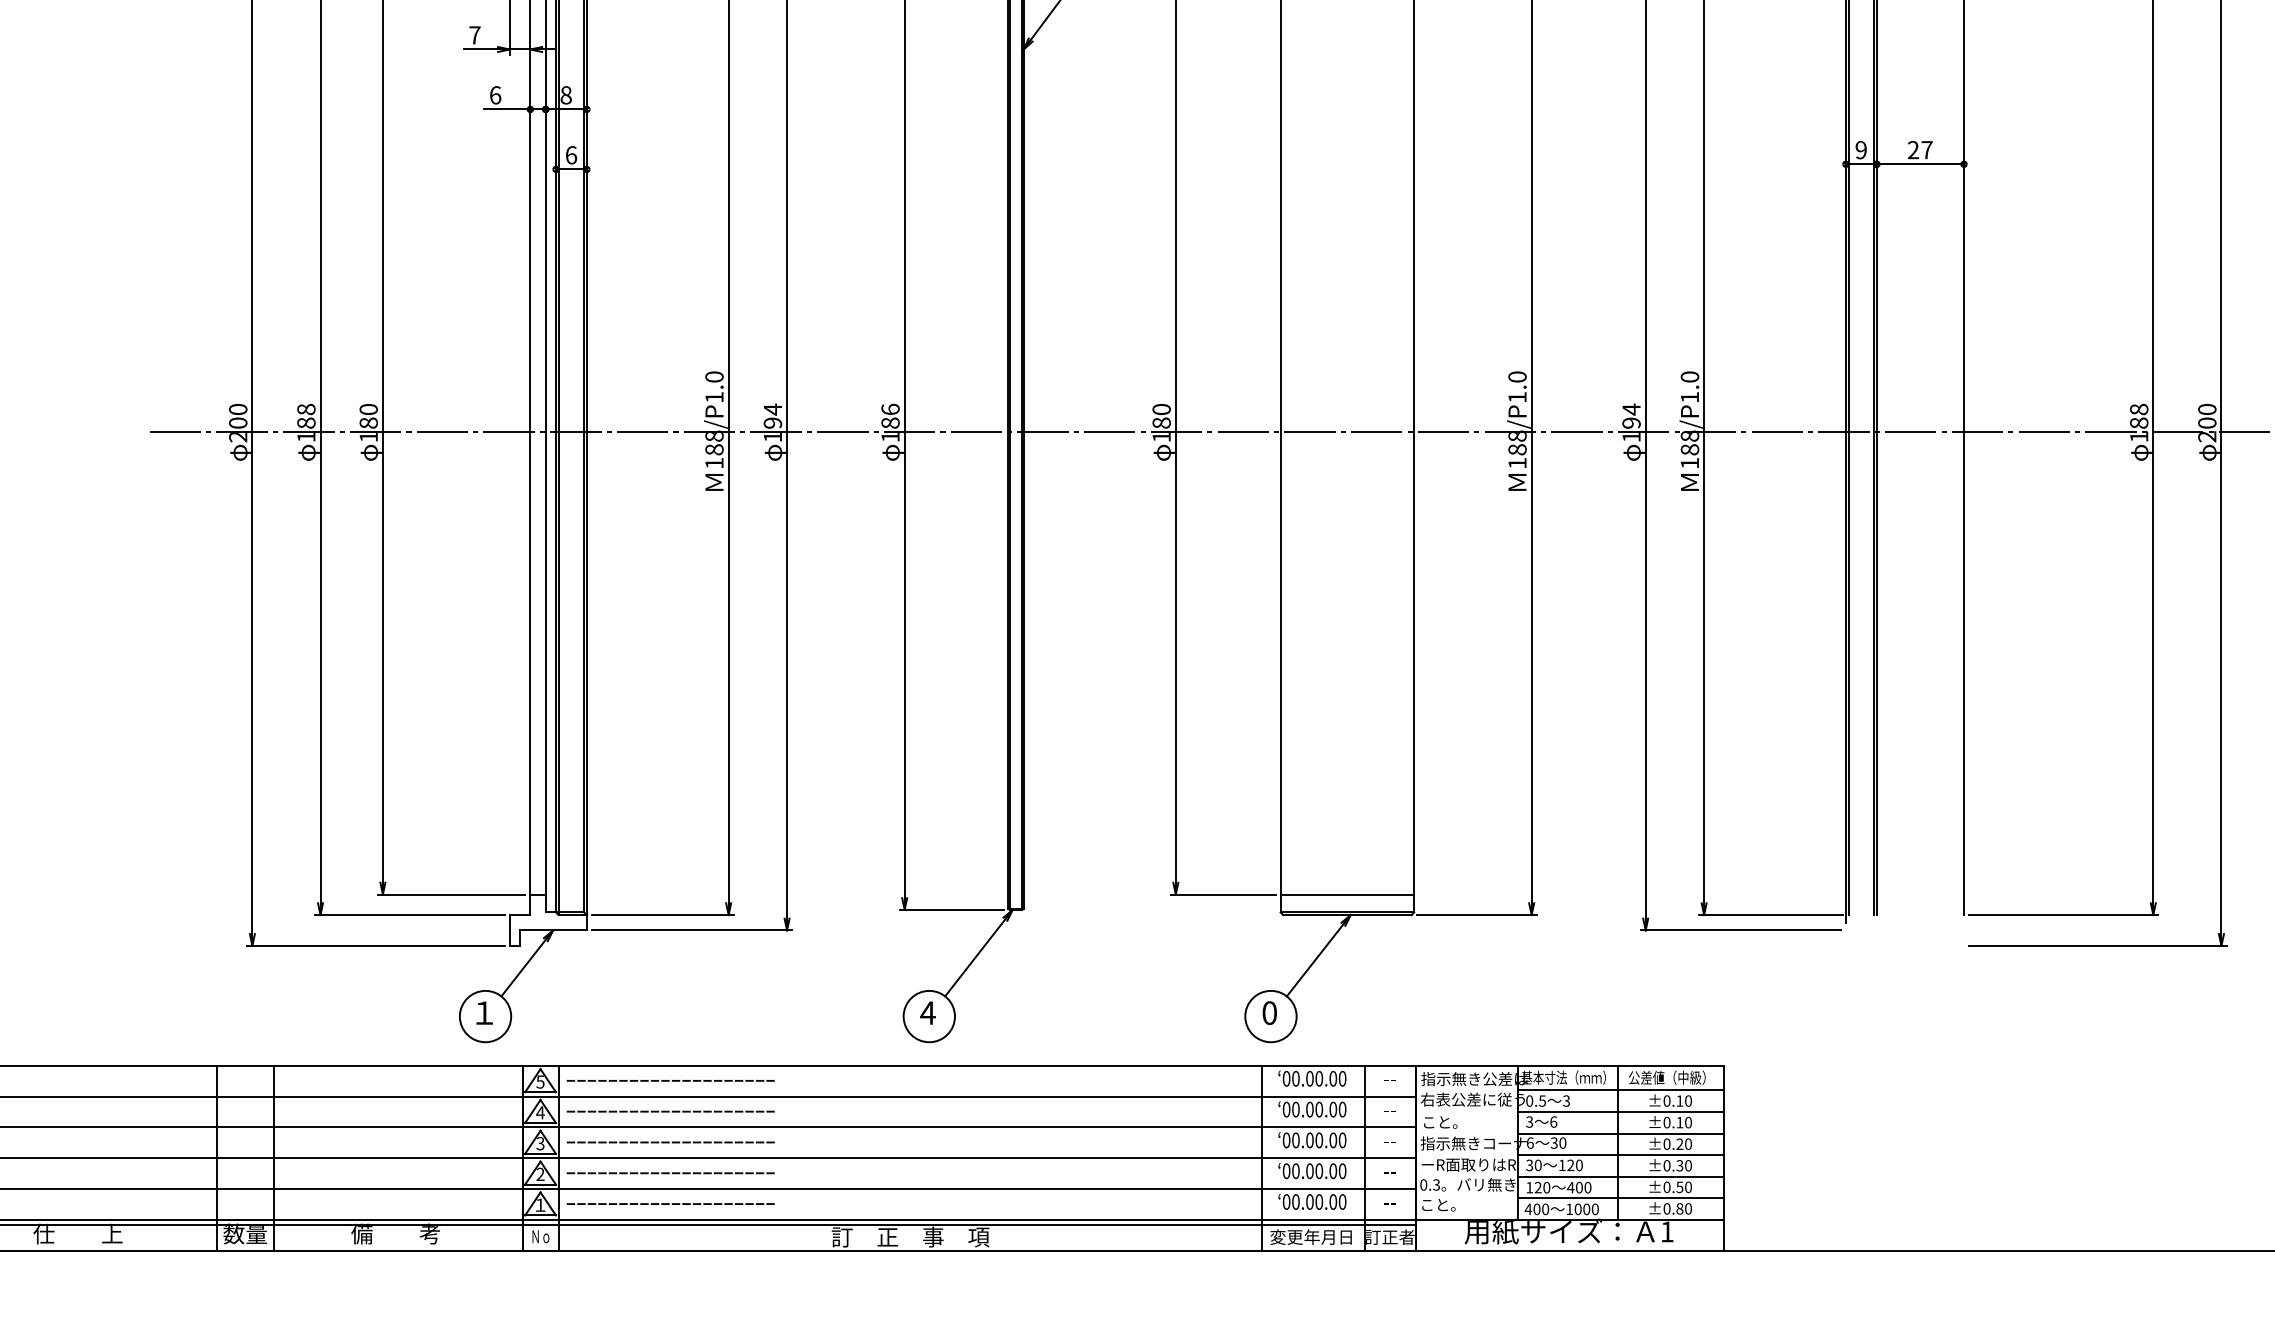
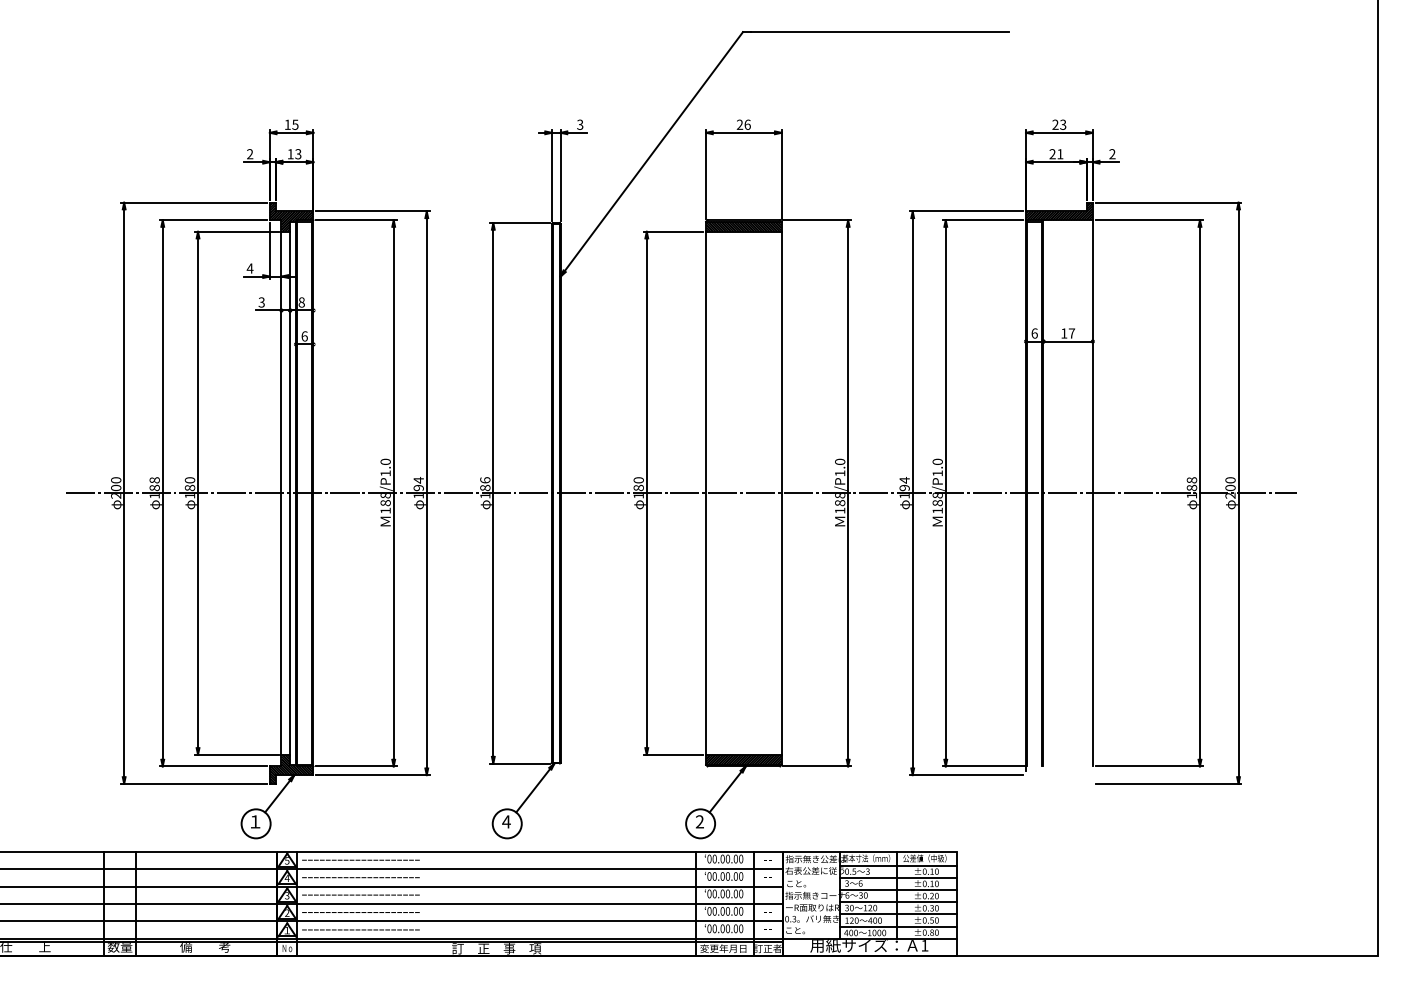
text: (473, 35) -> (249, 268), 7 -> 4
text: (495, 95) -> (261, 302), 6 -> 3
text: (1860, 150) -> (1034, 333), 9 -> 6
text: (1913, 150) -> (1064, 333), 27 -> 17
hatch: (1346, 902) -> (743, 759), added
hatch: (548, 918) -> (291, 768), added
text: (1268, 1012) -> (699, 821), 0 -> 2

